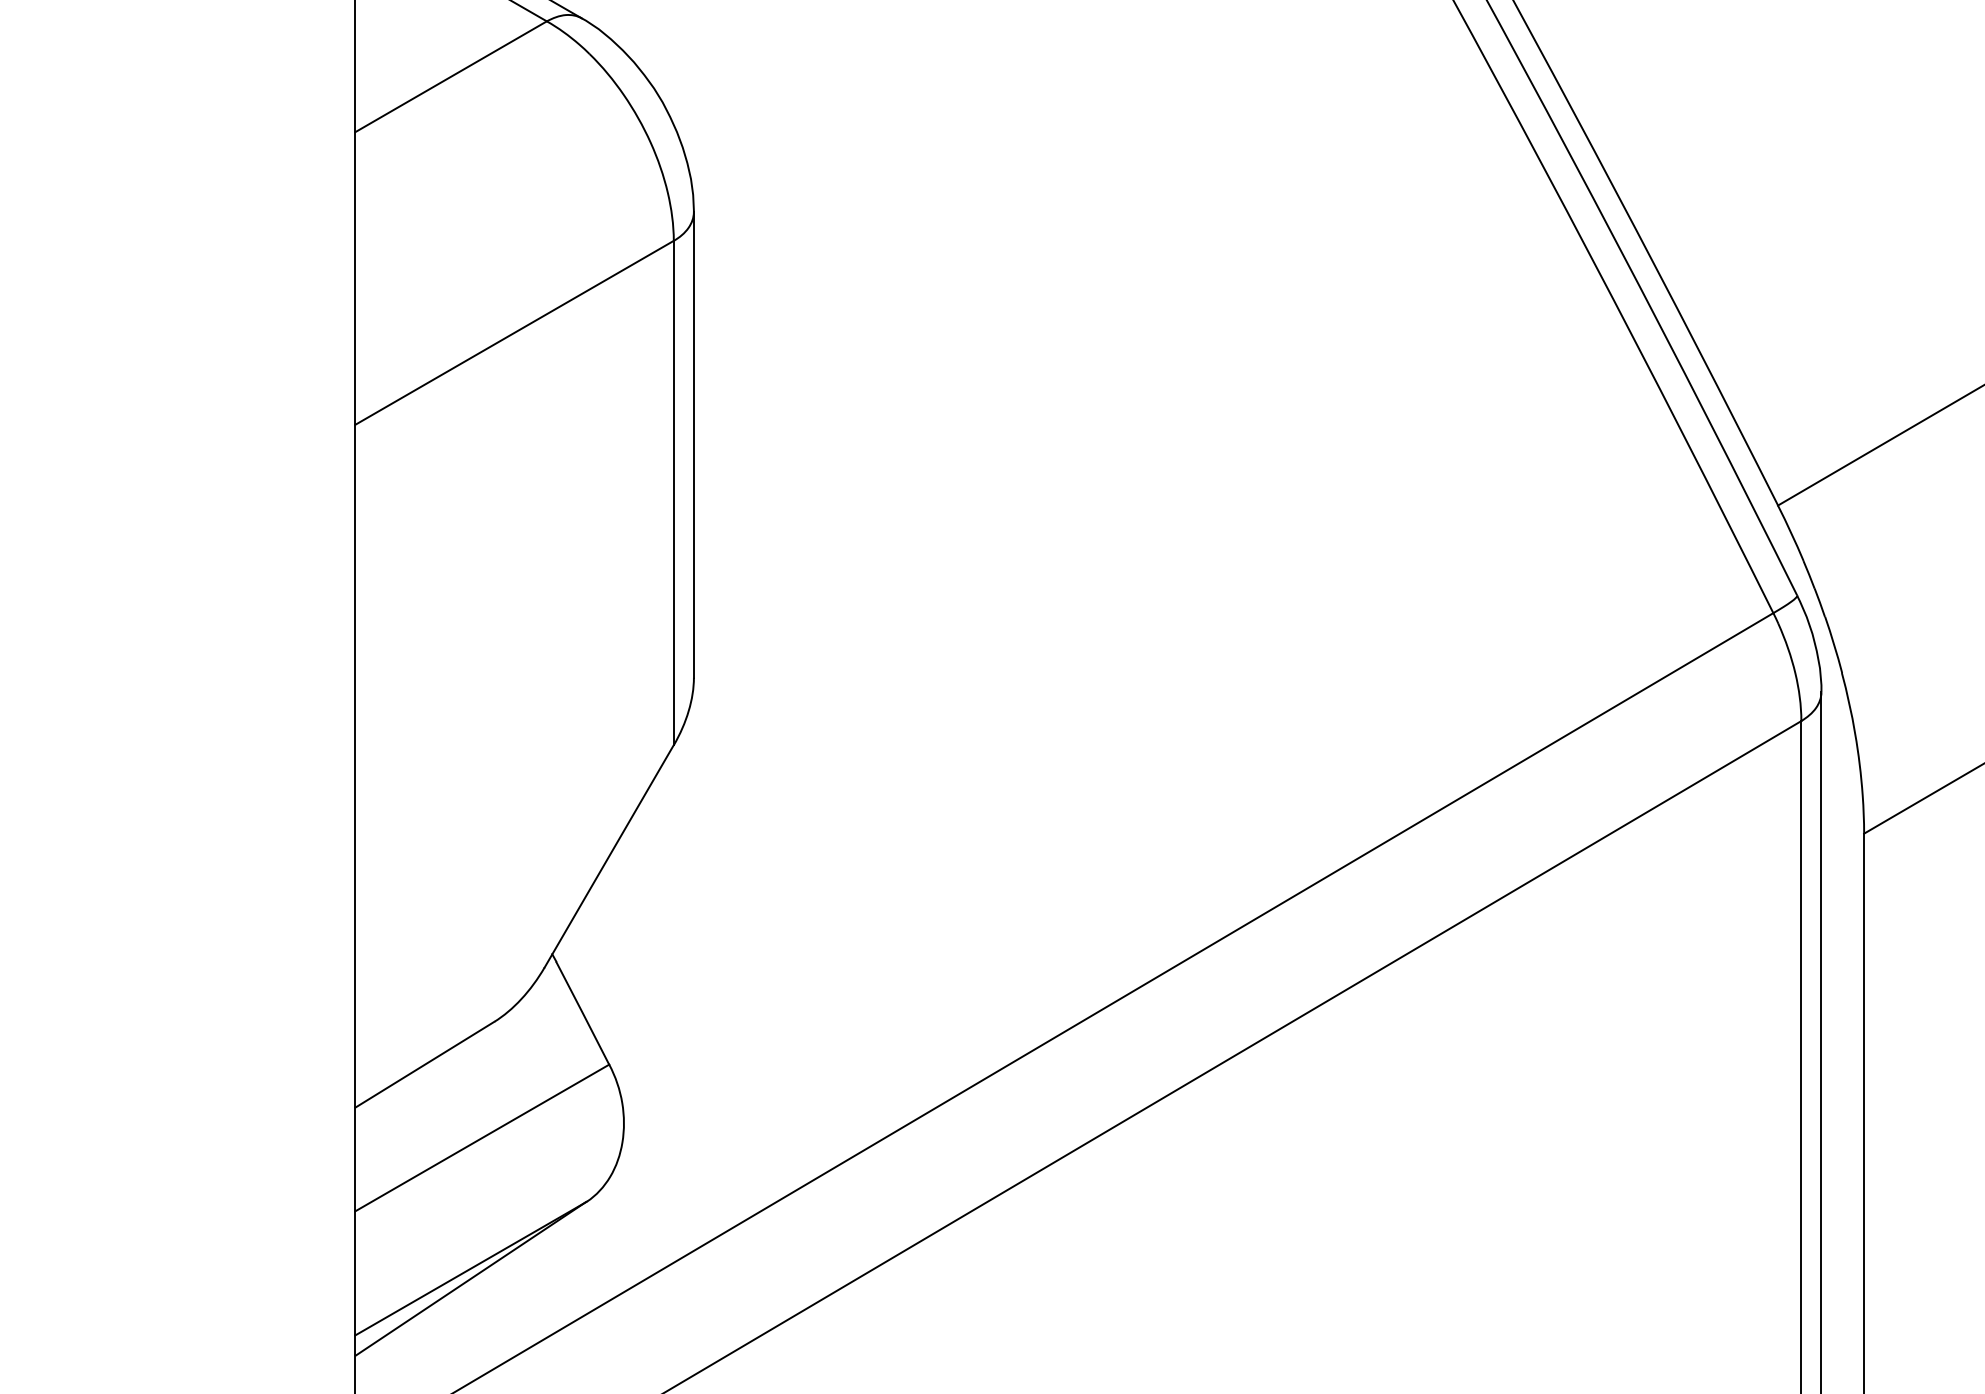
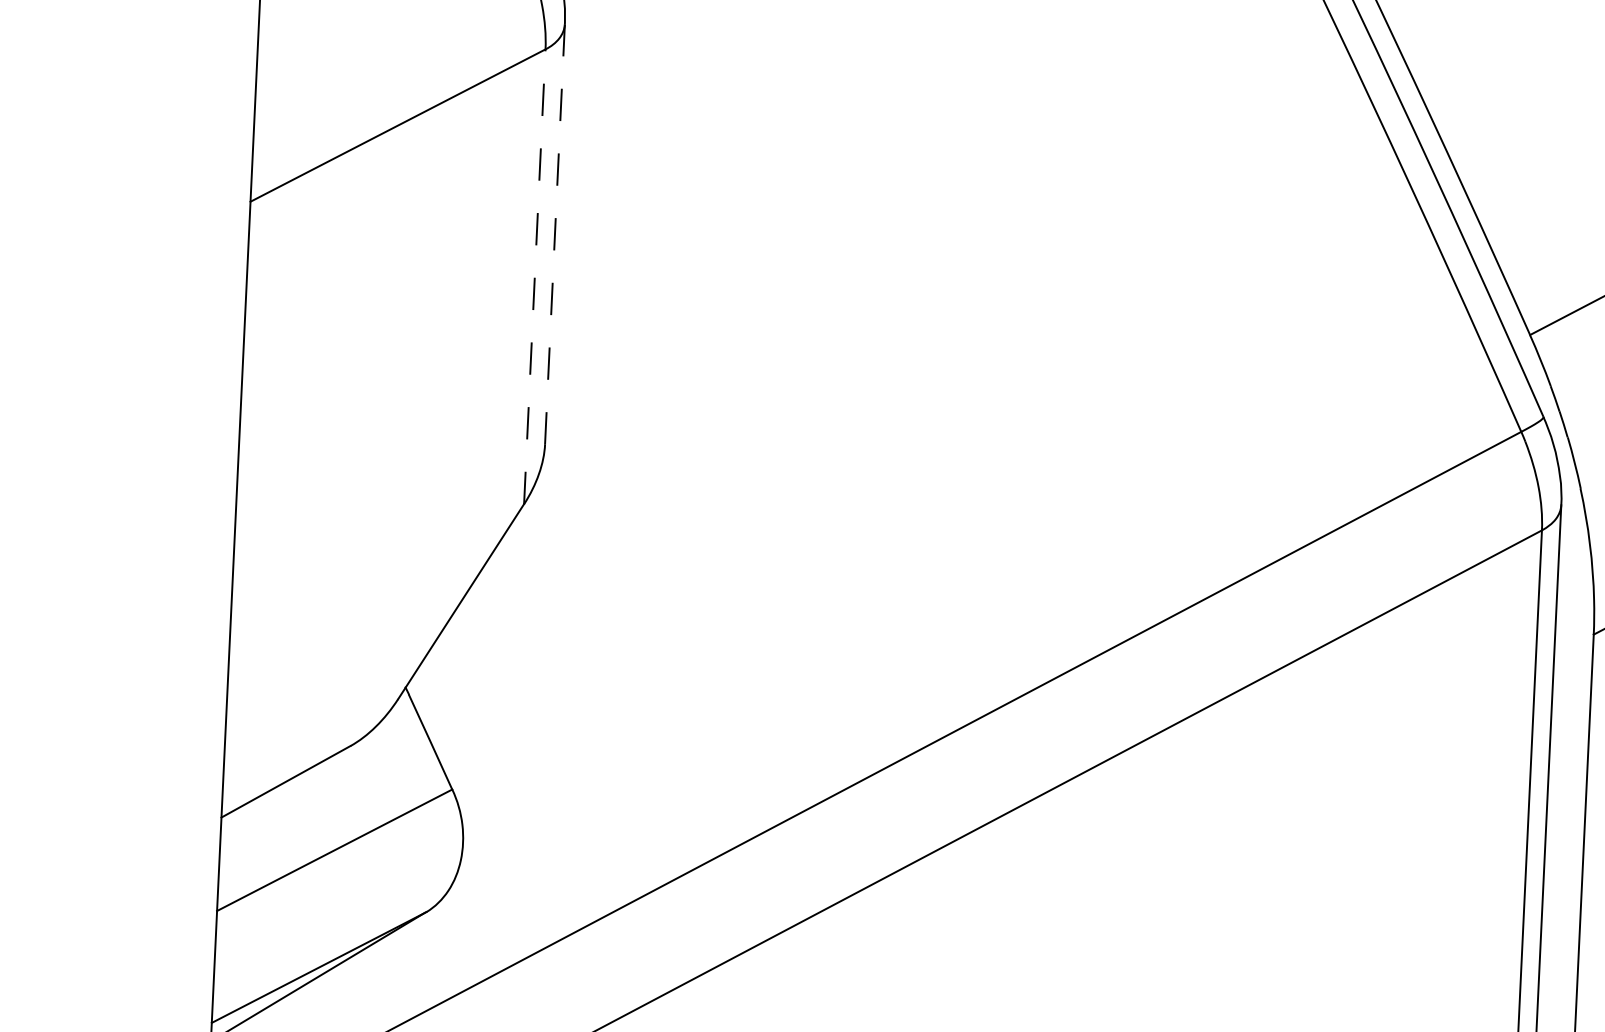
line: (693, 445) -> (554, 234), solid -> dashed
line: (673, 492) -> (534, 276), solid -> dashed

